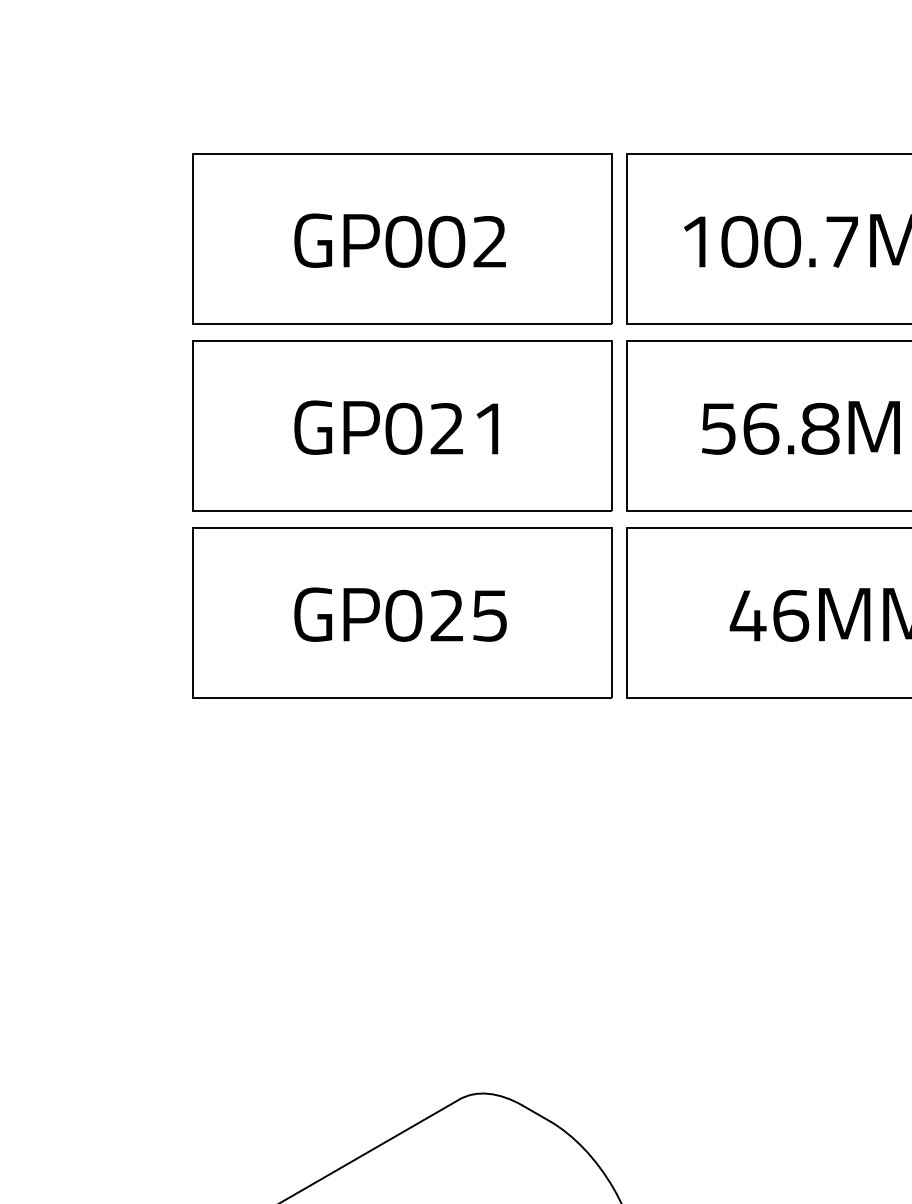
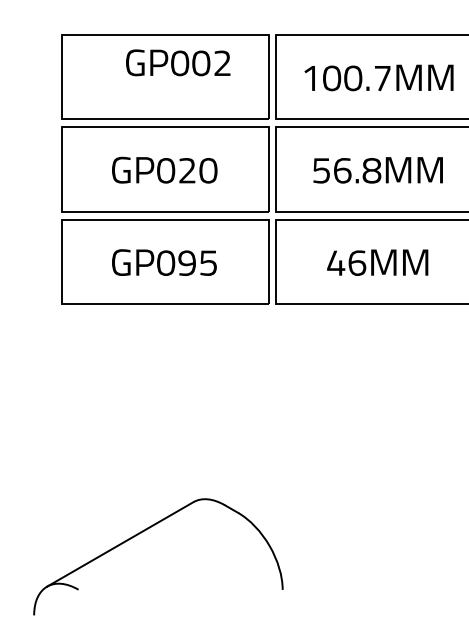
text: (400, 240) -> (178, 62), moved
text: (489, 428) -> (208, 170), GP021 -> GP020
text: (445, 614) -> (186, 262), GP025 -> GP095

